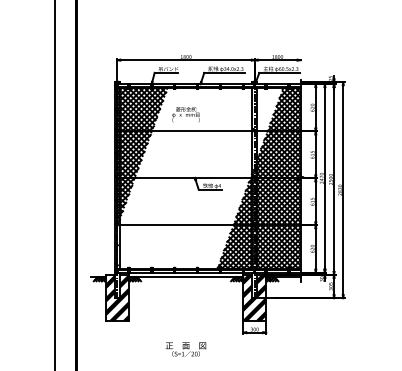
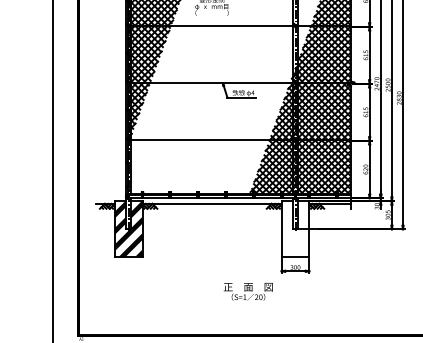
hatch: (254, 297) -> (295, 228), removed
text: (185, 349) -> (247, 291), moved

